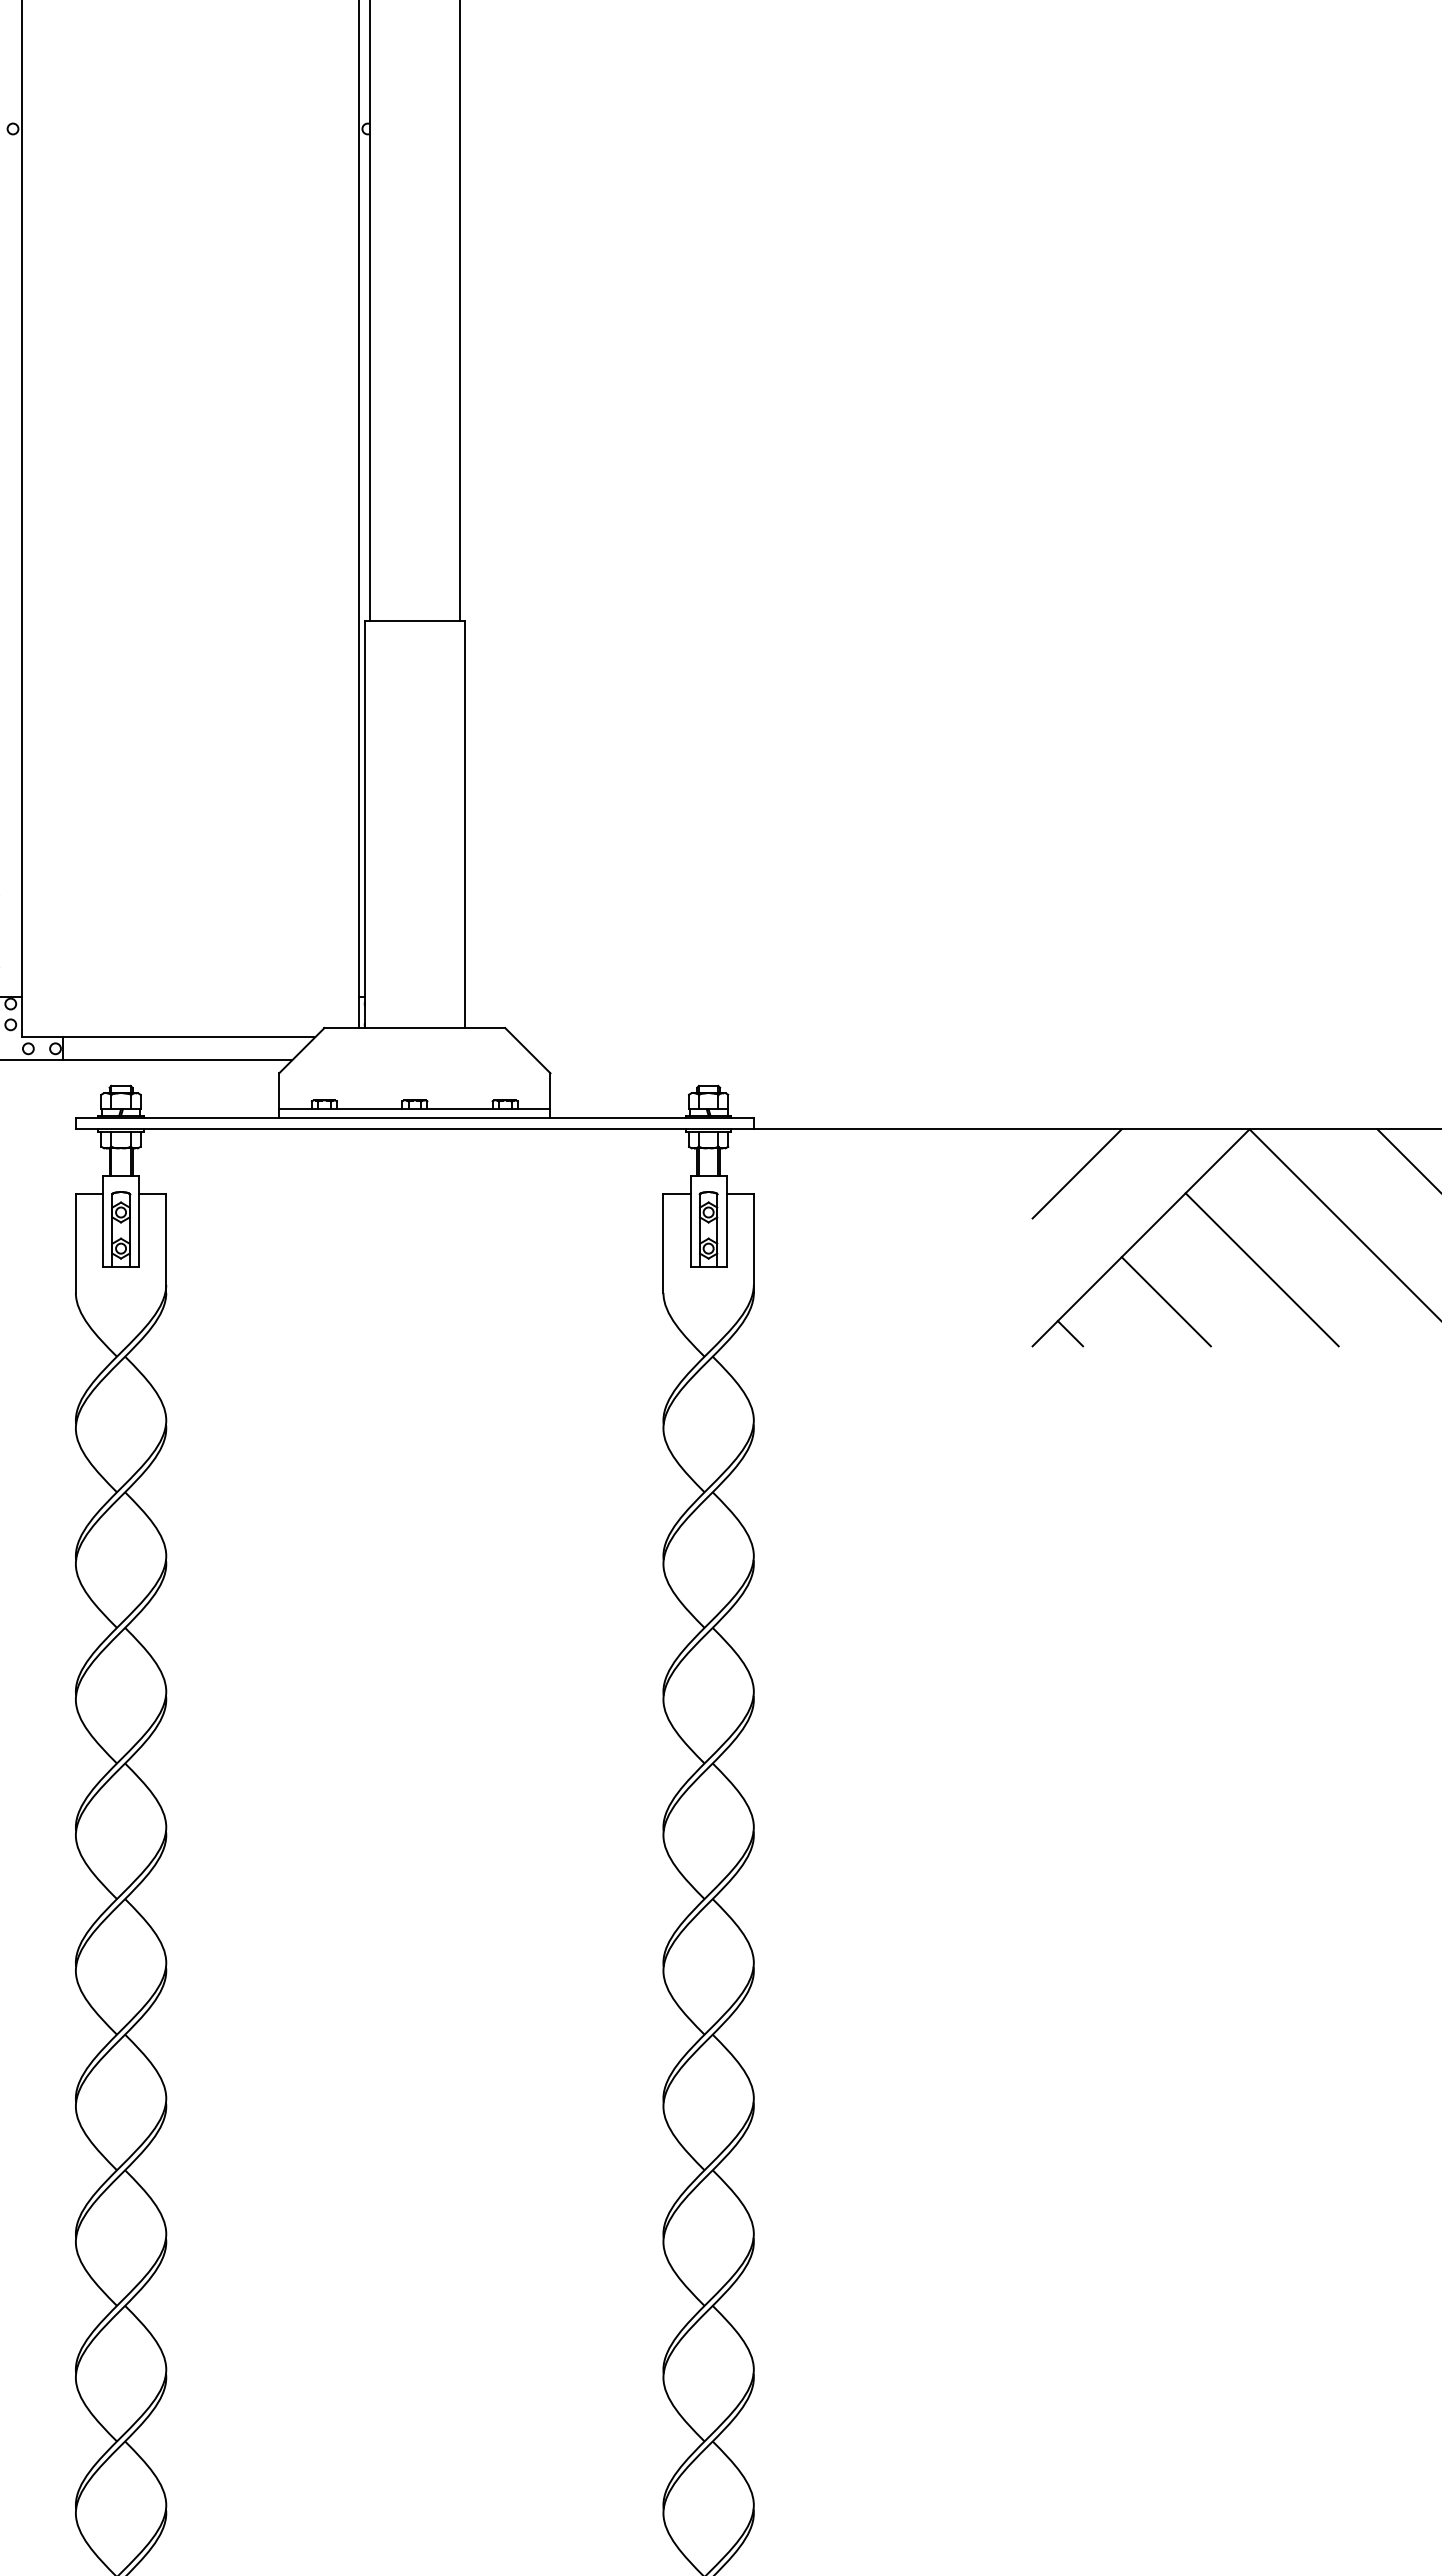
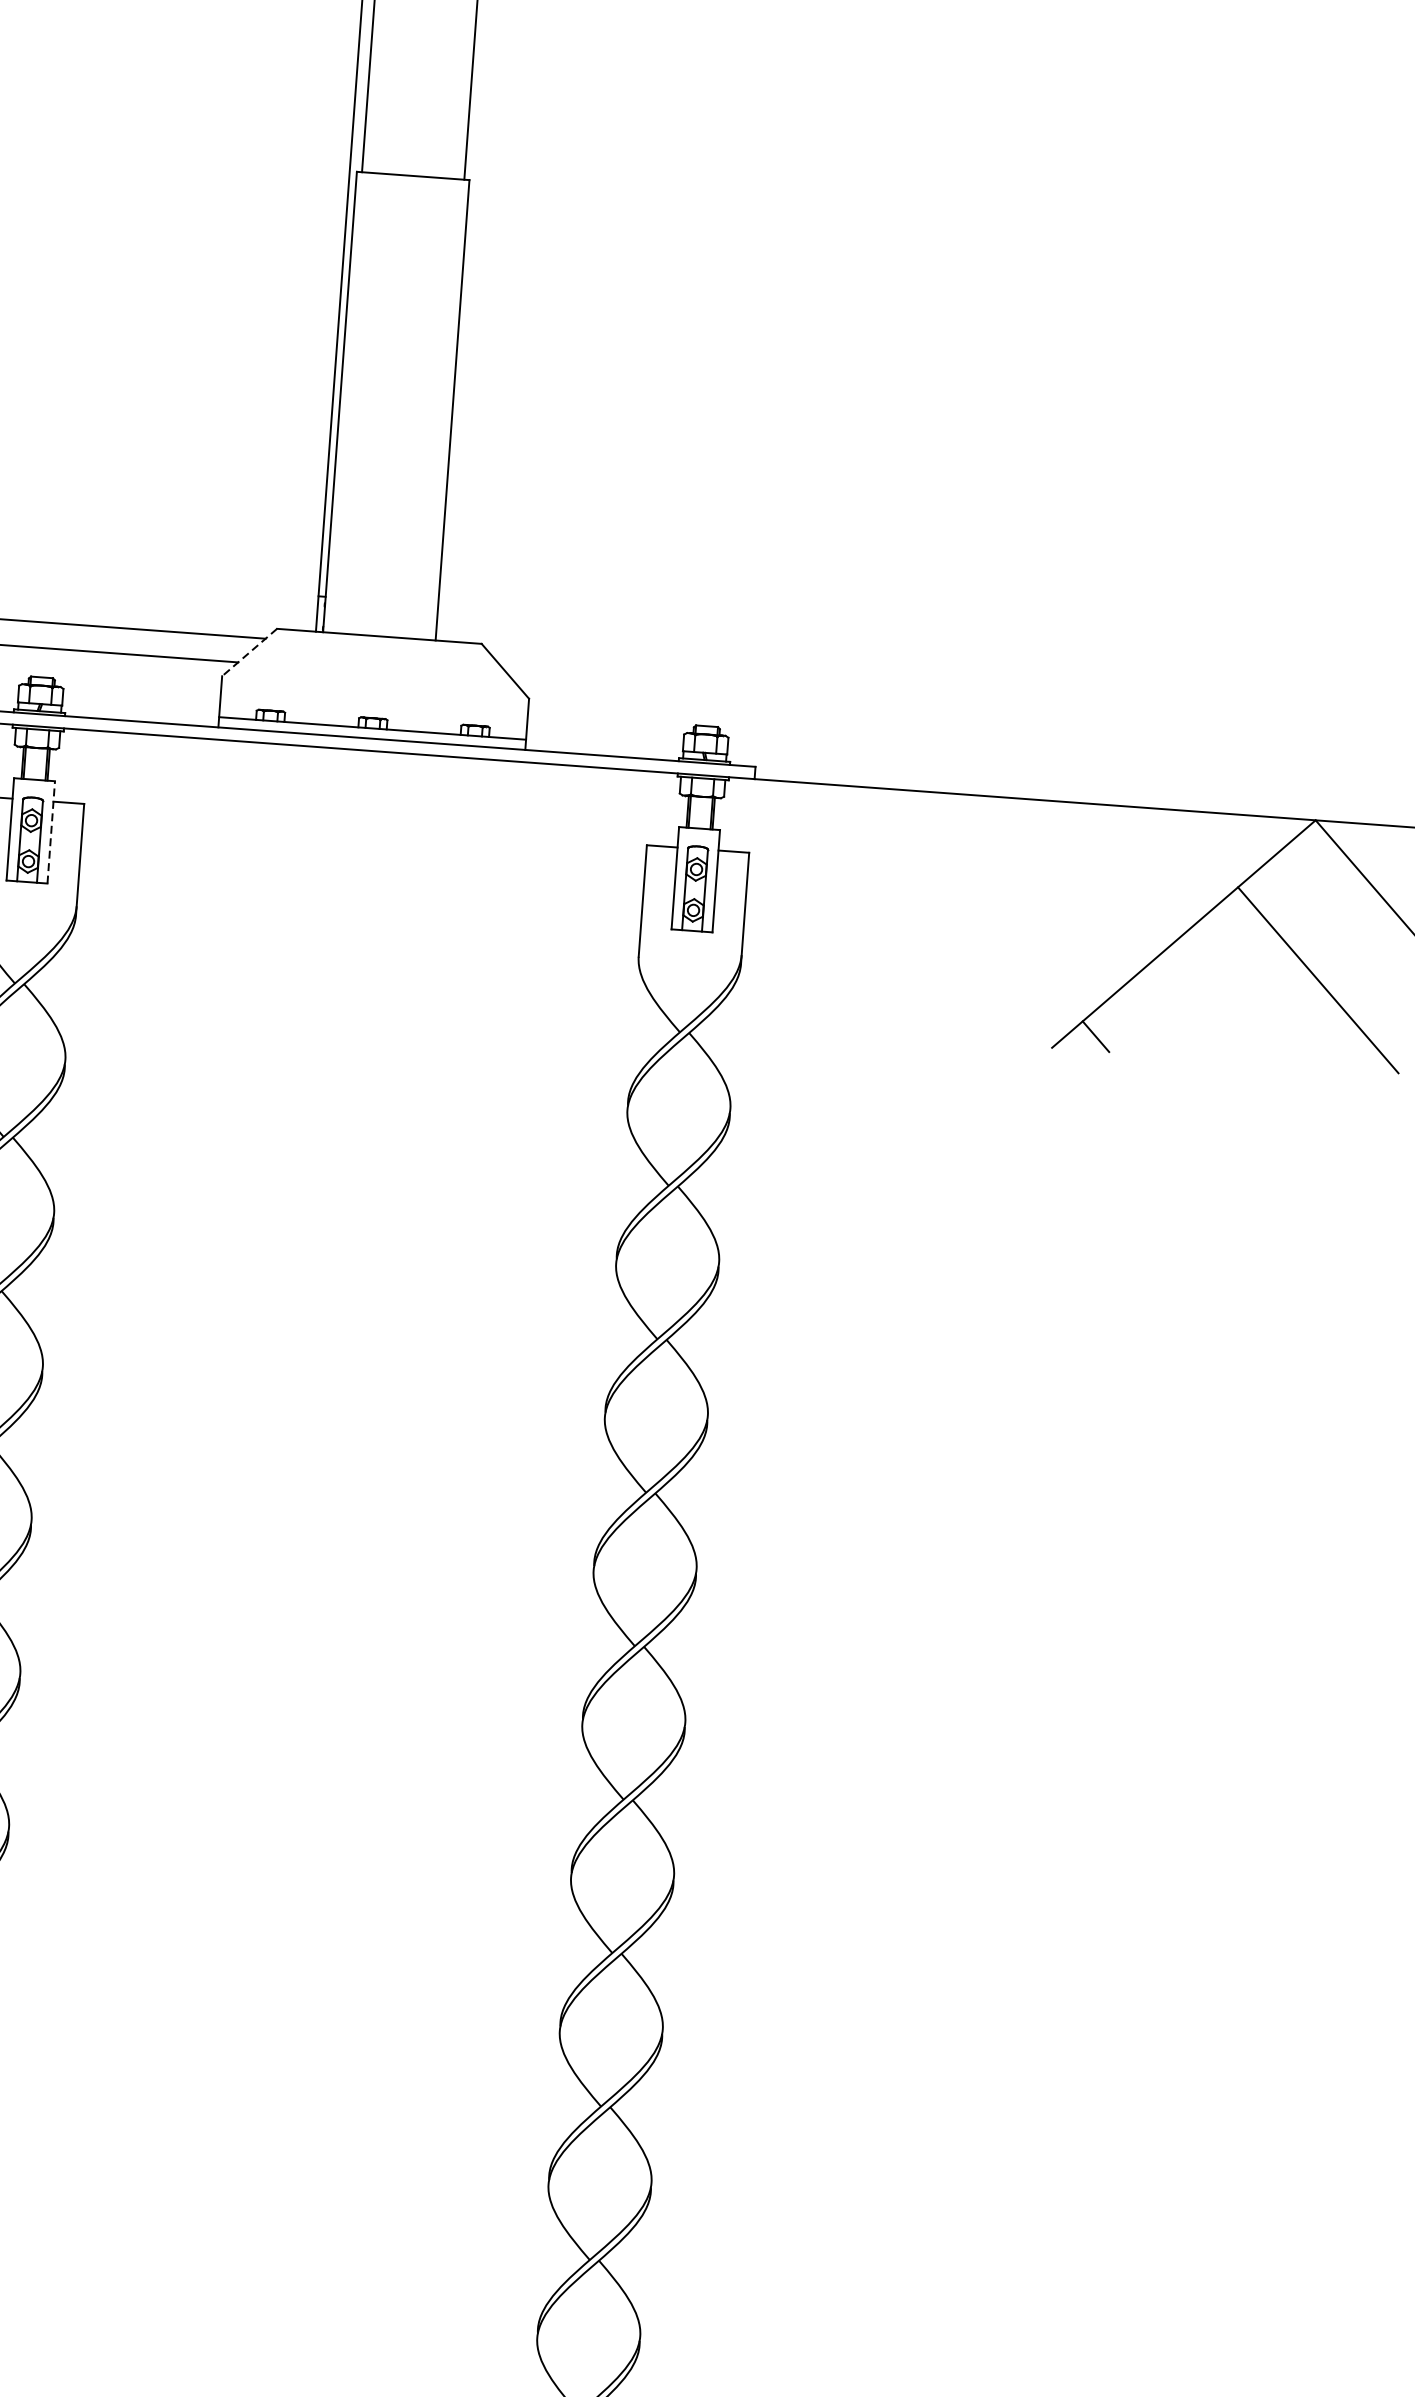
line: (301, 1050) -> (249, 652), solid -> dashed
line: (1076, 1173) -> (1116, 855), removed
line: (139, 1221) -> (51, 832), solid -> dashed
line: (1165, 1301) -> (1206, 1008), removed

